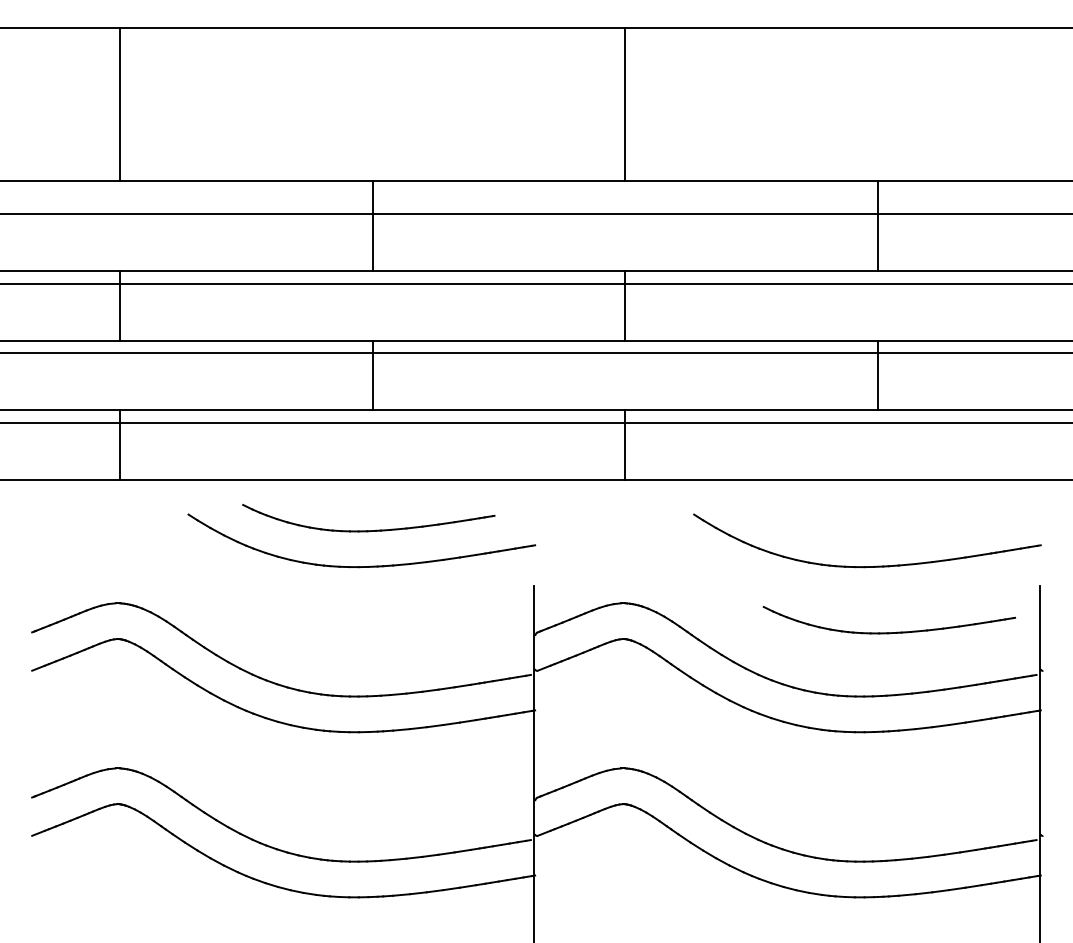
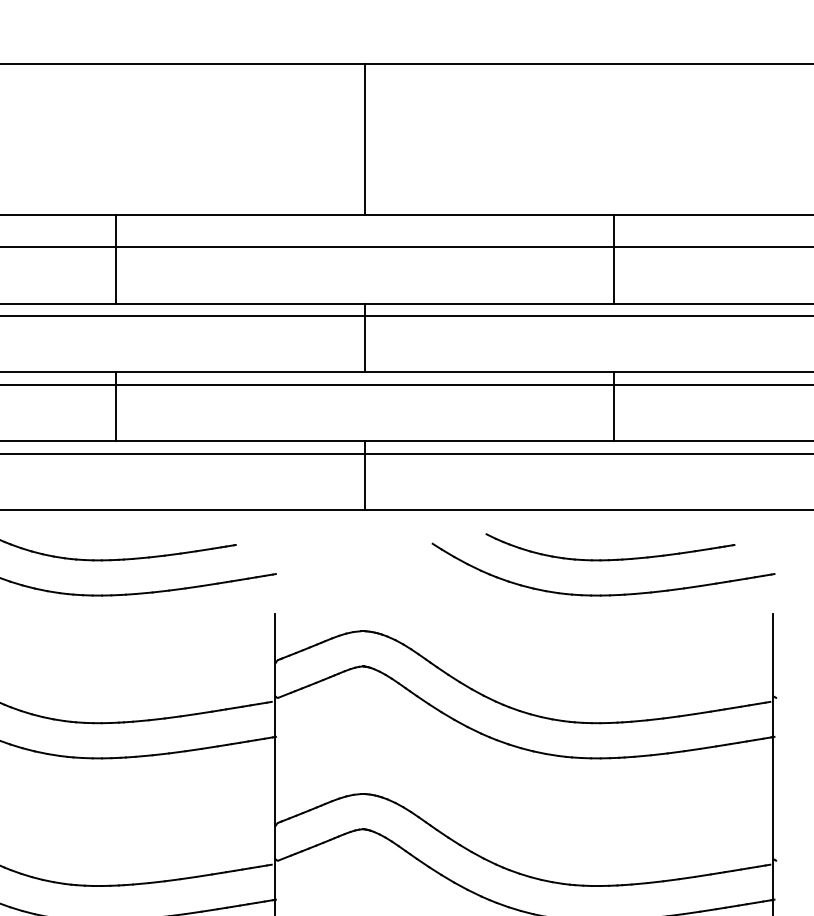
part: (888, 632) -> (609, 559), moved

